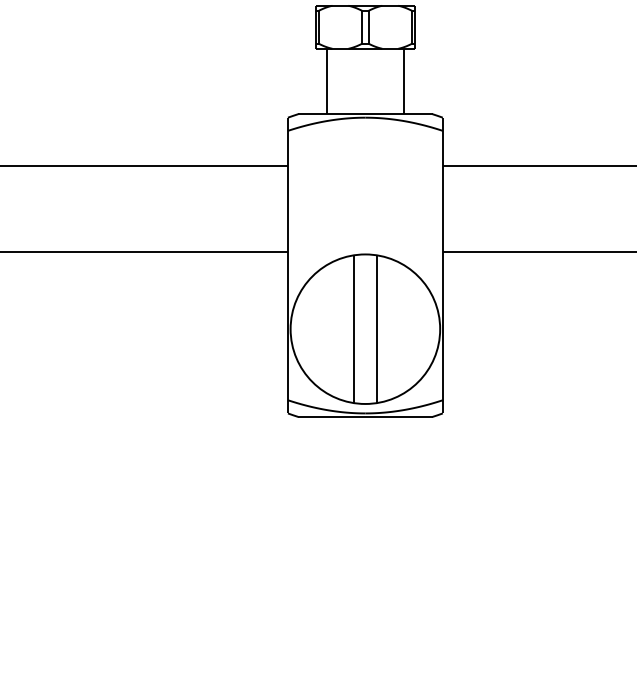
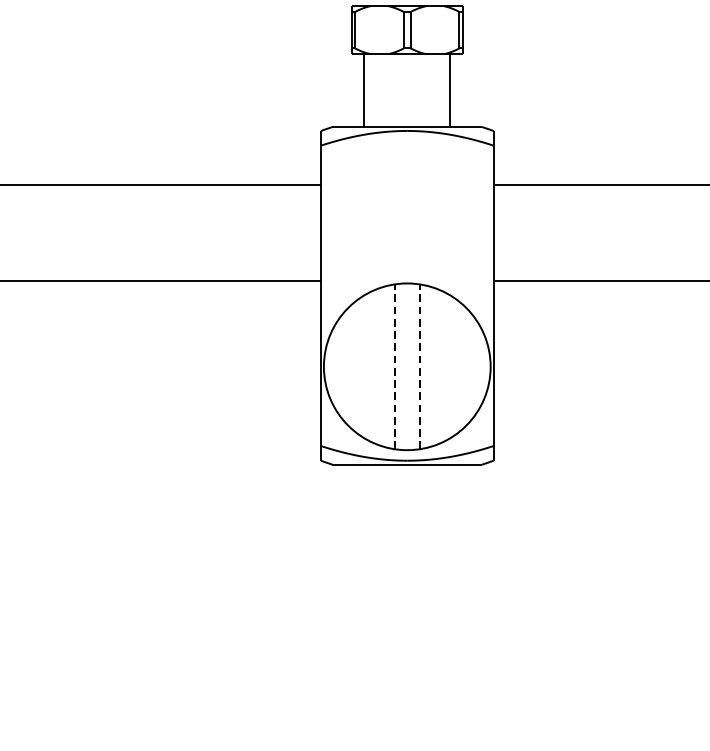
line: (354, 329) -> (395, 367), solid -> dashed
line: (376, 329) -> (419, 367), solid -> dashed

